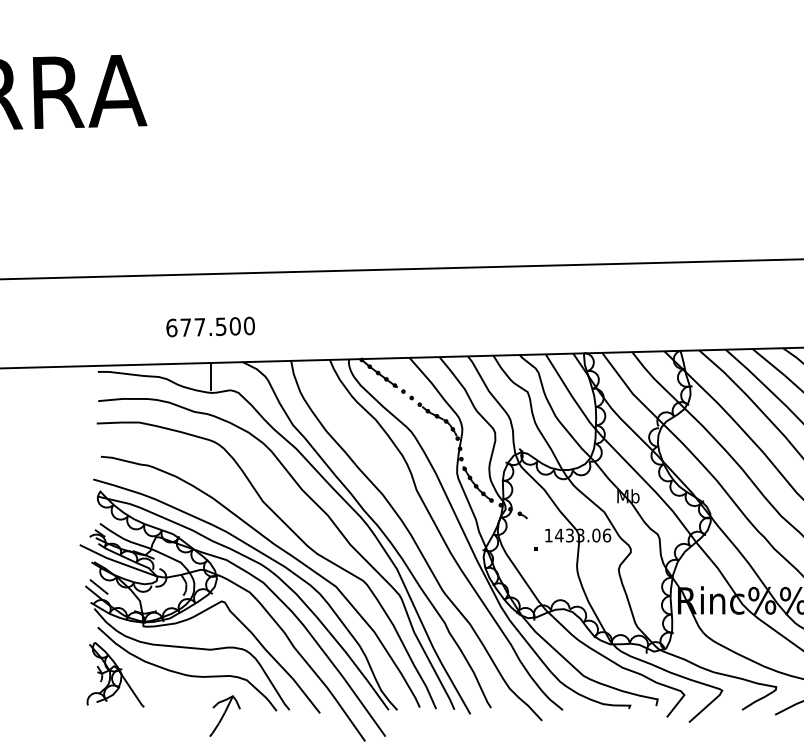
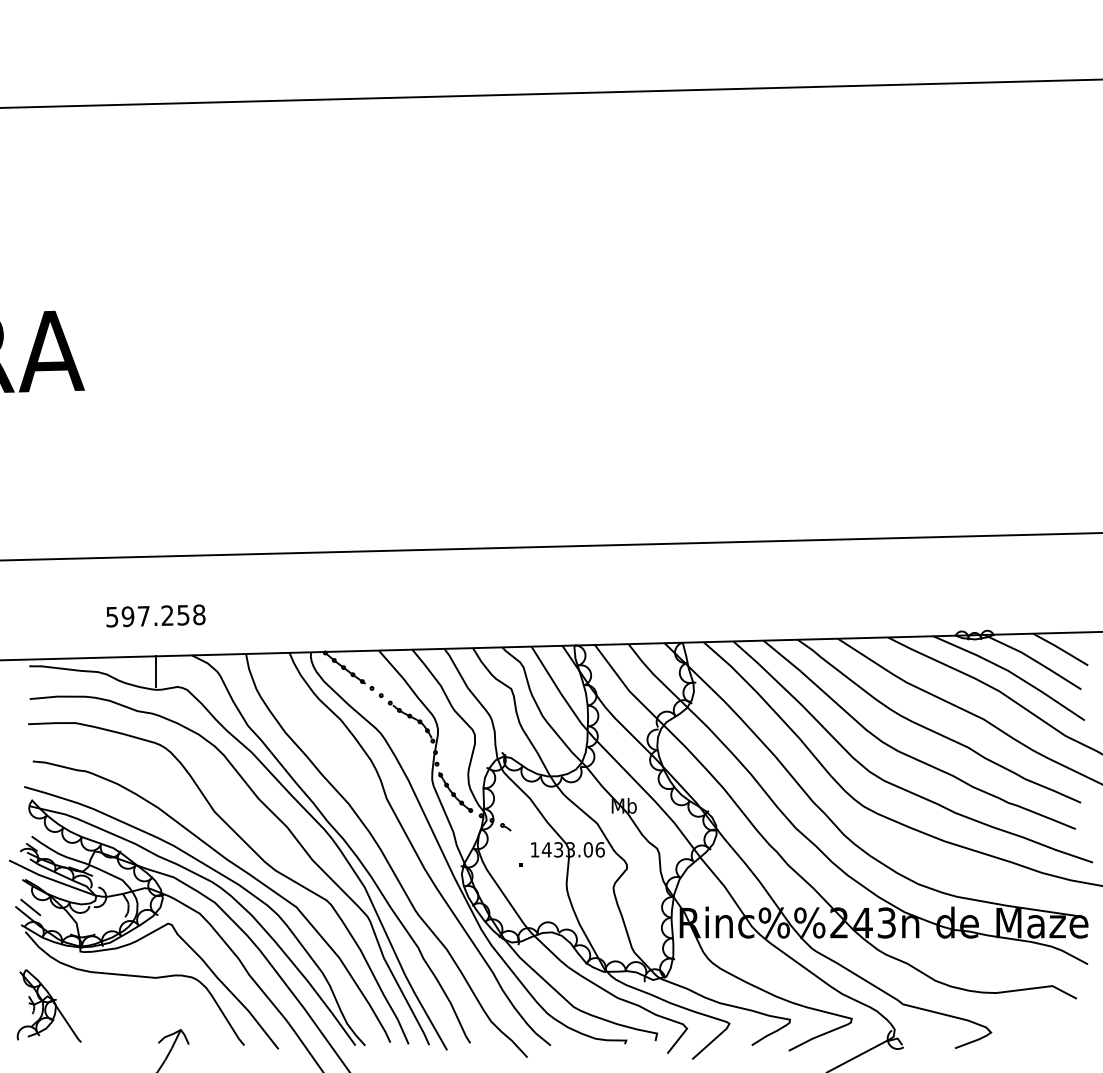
text: (210, 326) -> (155, 615), 677.500 -> 597.258
curve: (184, 673) -> (126, 1004), removed

